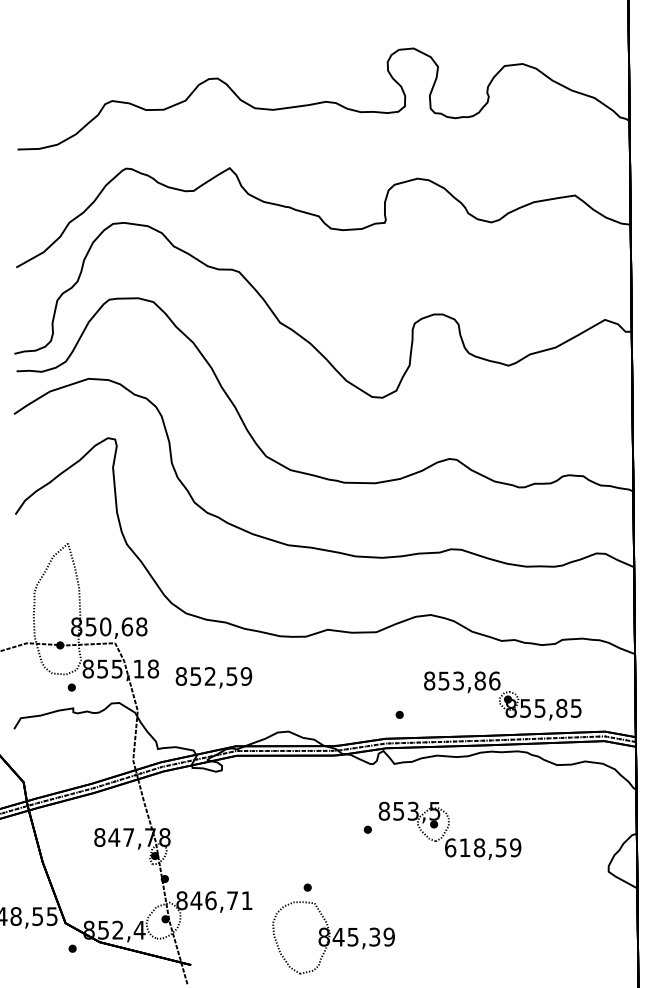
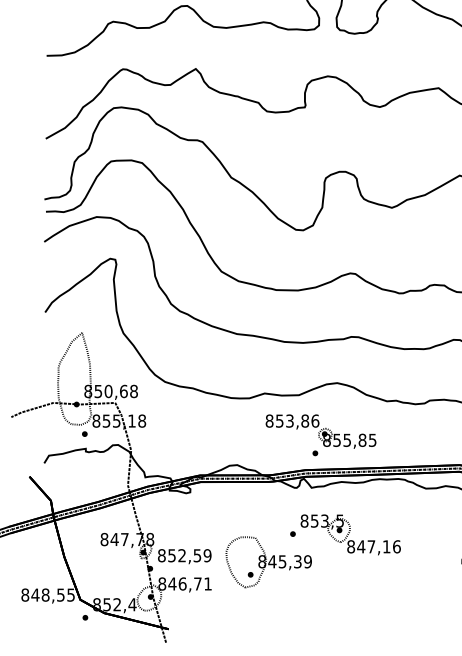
text: (213, 677) -> (184, 556), moved
part: (502, 695) -> (320, 431), moved
text: (483, 847) -> (374, 546), 618,59 -> 847,16
part: (333, 937) -> (268, 562), moved

